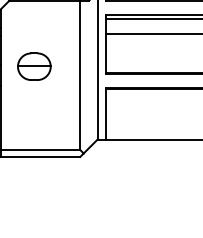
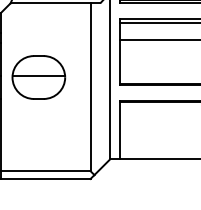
part: (34, 66) -> (39, 77), size x1.43

